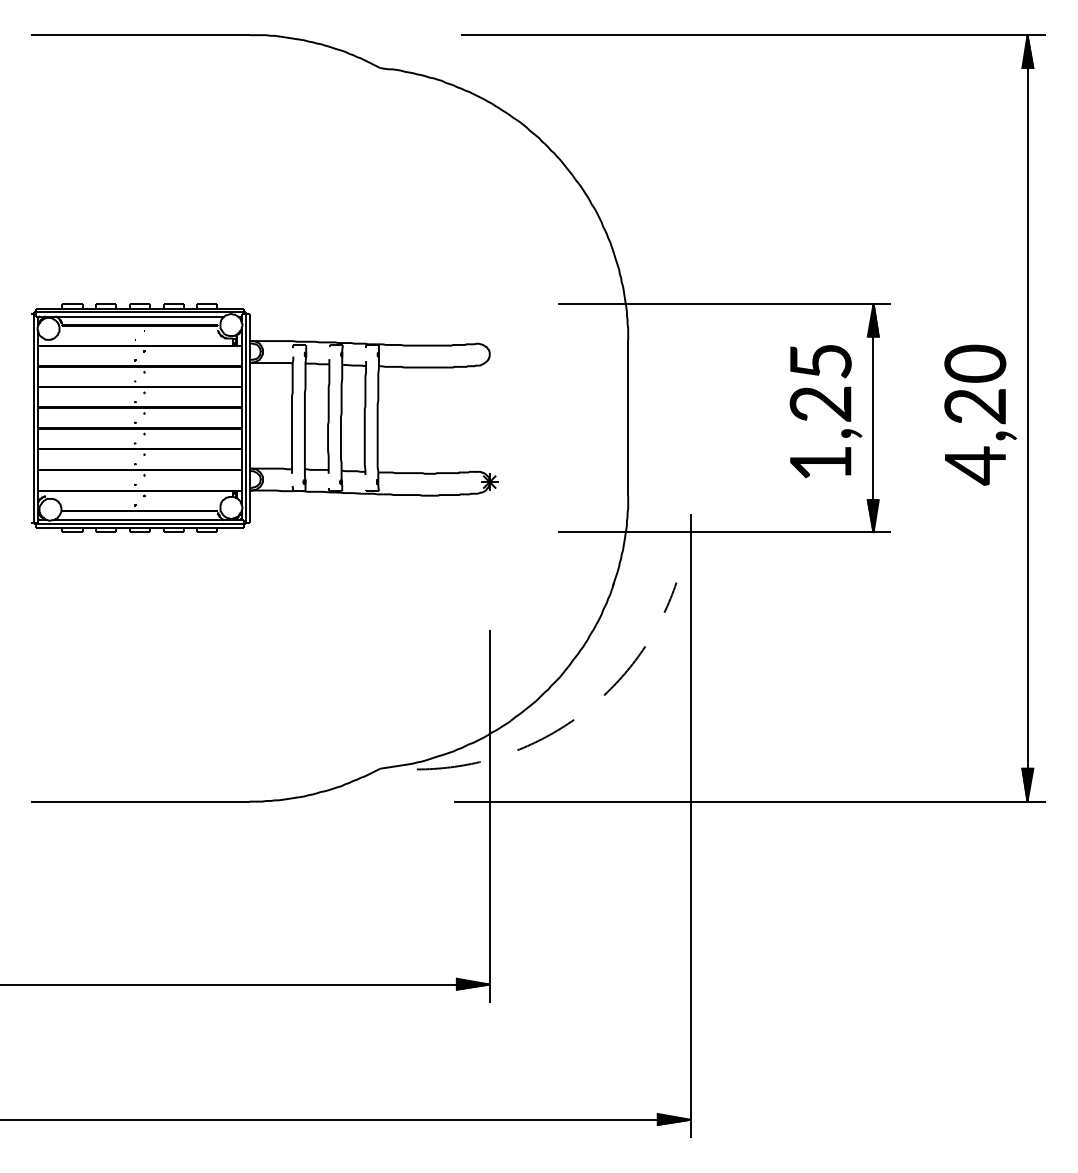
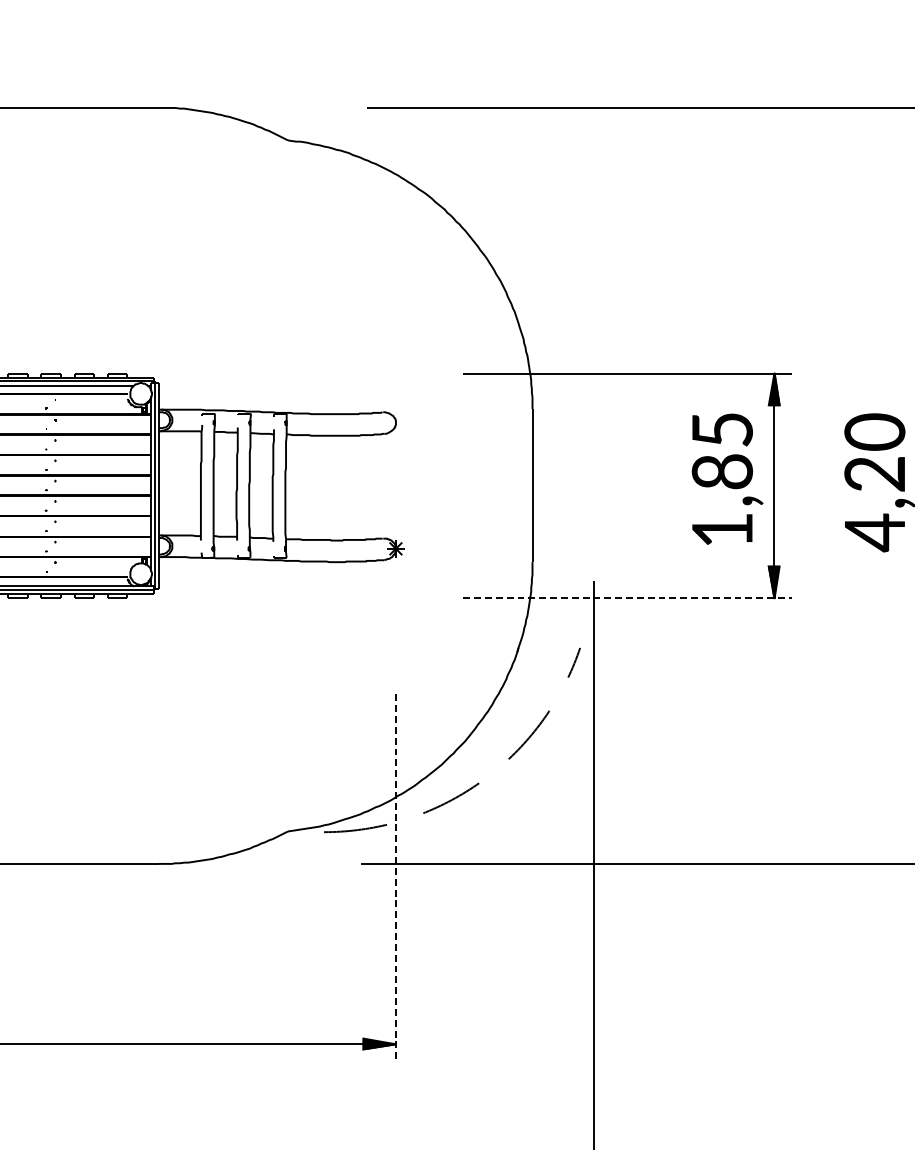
text: (820, 403) -> (722, 471), 1,25 -> 1,85
line: (724, 532) -> (627, 598), solid -> dashed
line: (489, 816) -> (395, 878), solid -> dashed

